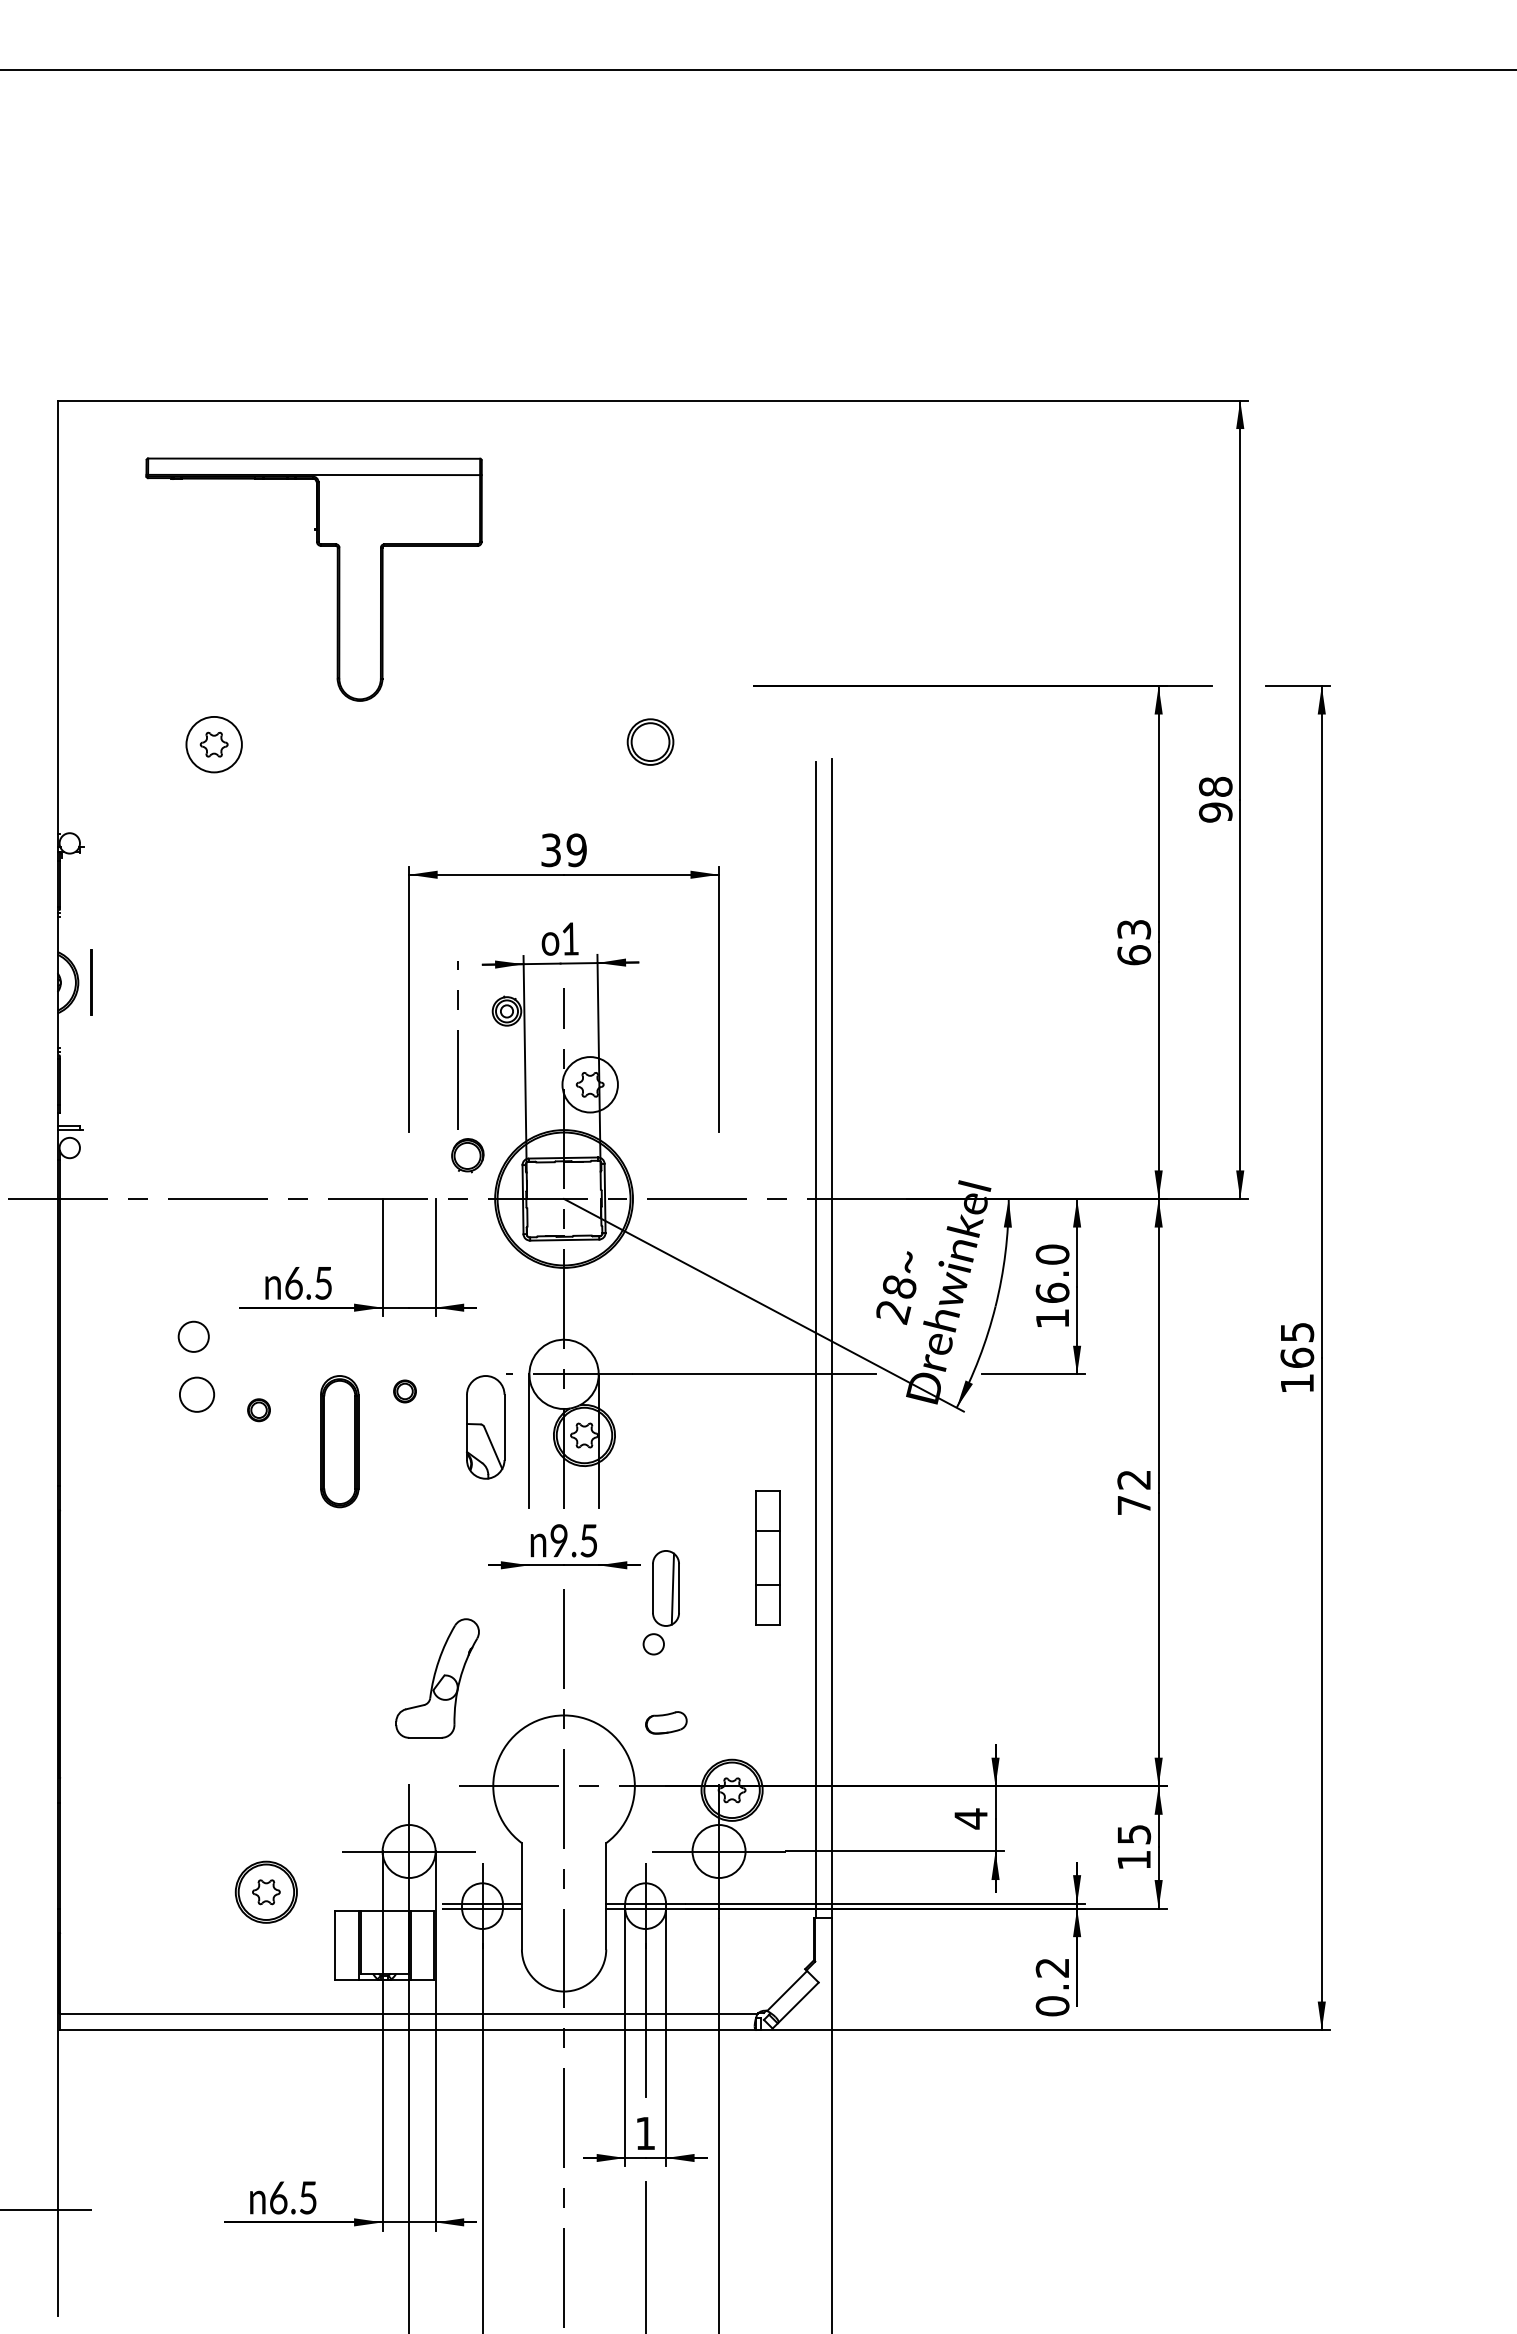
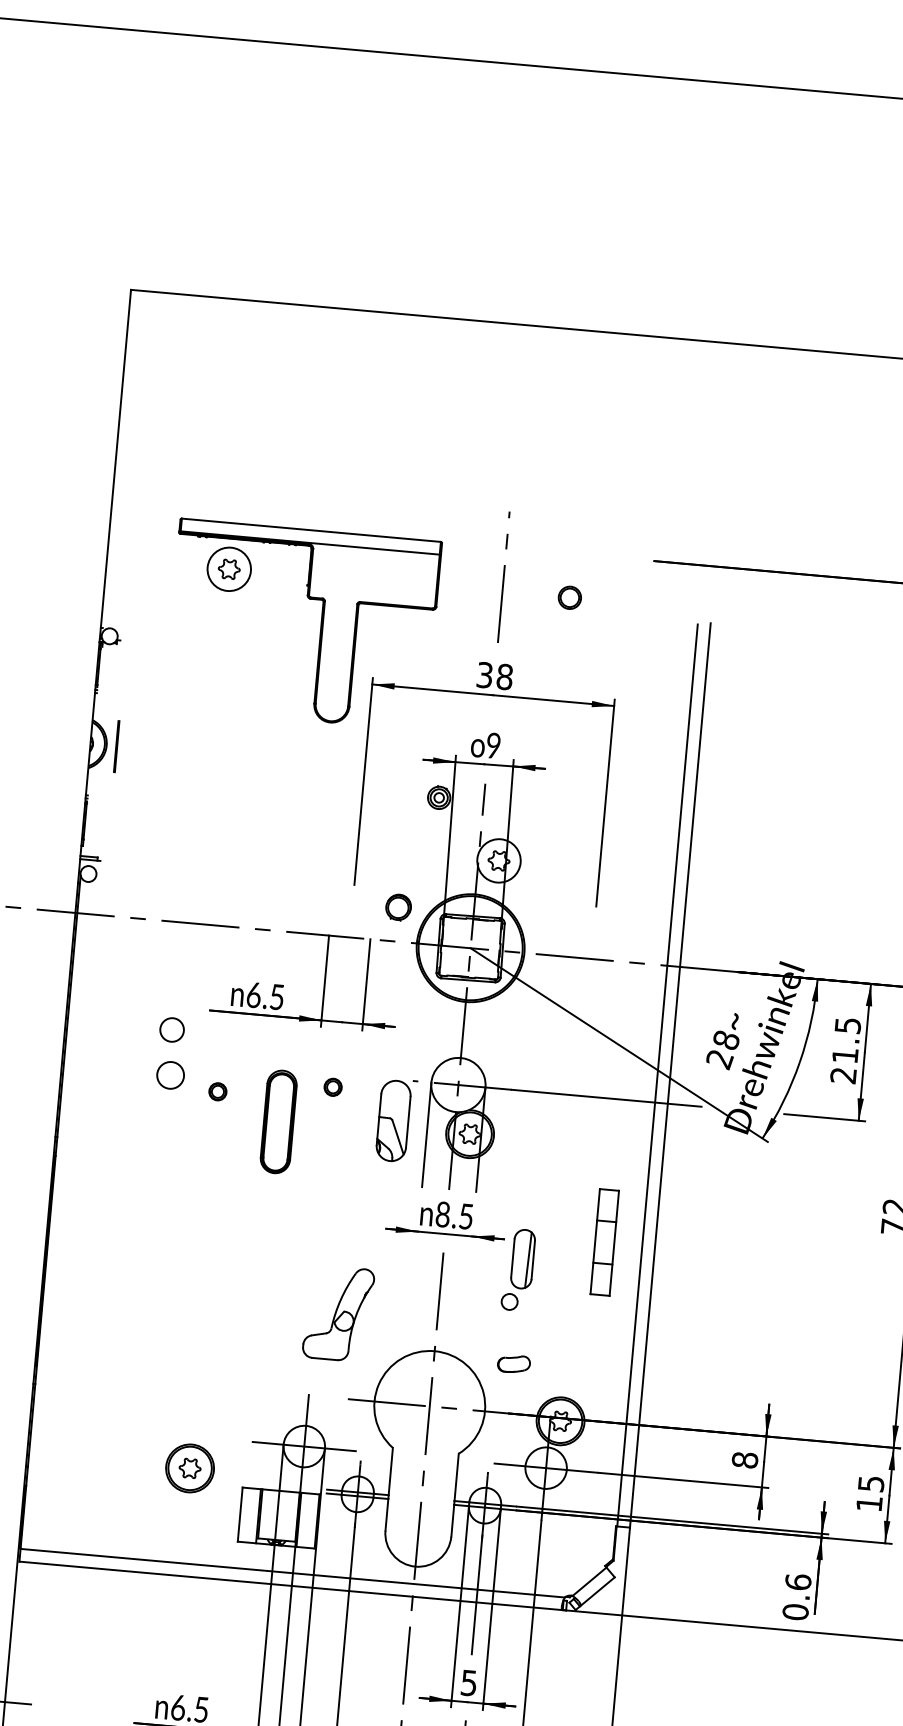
part: (336, 579) -> (320, 626), moved
part: (650, 742) -> (569, 598), size x0.62
text: (576, 850) -> (504, 677), 39 -> 38
text: (569, 938) -> (493, 745), 1 -> 9
line: (457, 1045) -> (503, 577), moved
text: (1052, 1286) -> (845, 1050), 16.0 -> 21.5
text: (558, 1542) -> (442, 1215), 9.5 -> 8.5
text: (970, 1818) -> (744, 1459), 4 -> 8
text: (1052, 1967) -> (798, 1581), 0.2 -> 0.6
text: (645, 2133) -> (469, 1683), 1 -> 5

